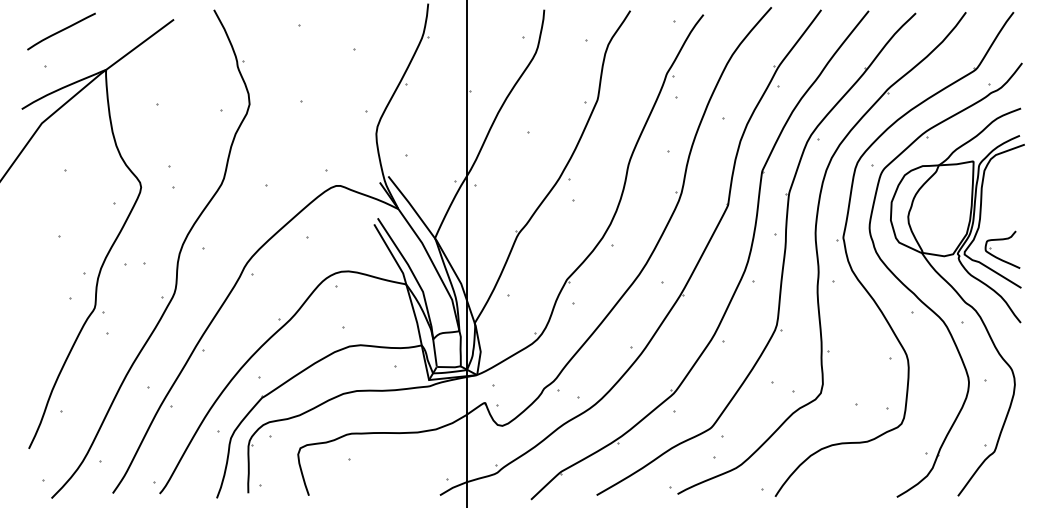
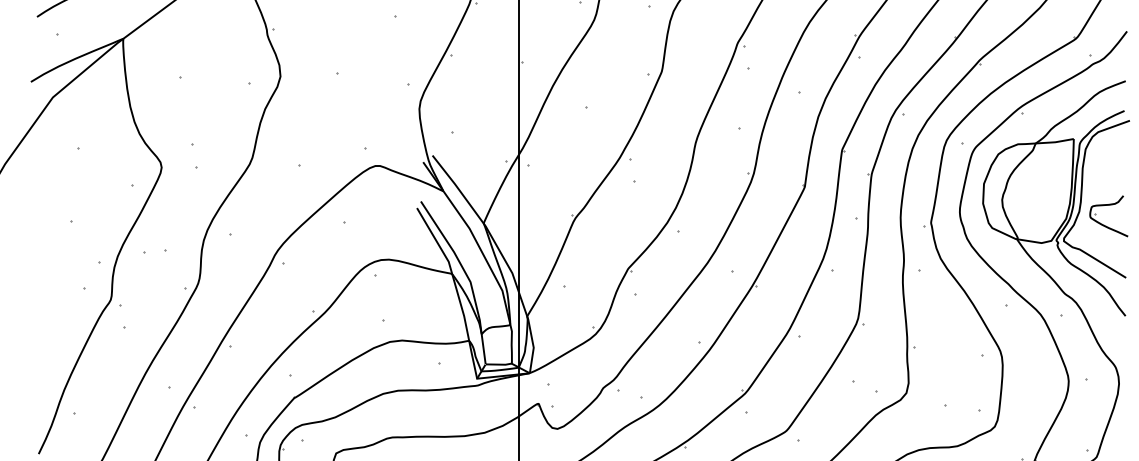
part: (998, 257) -> (1104, 224), moved

